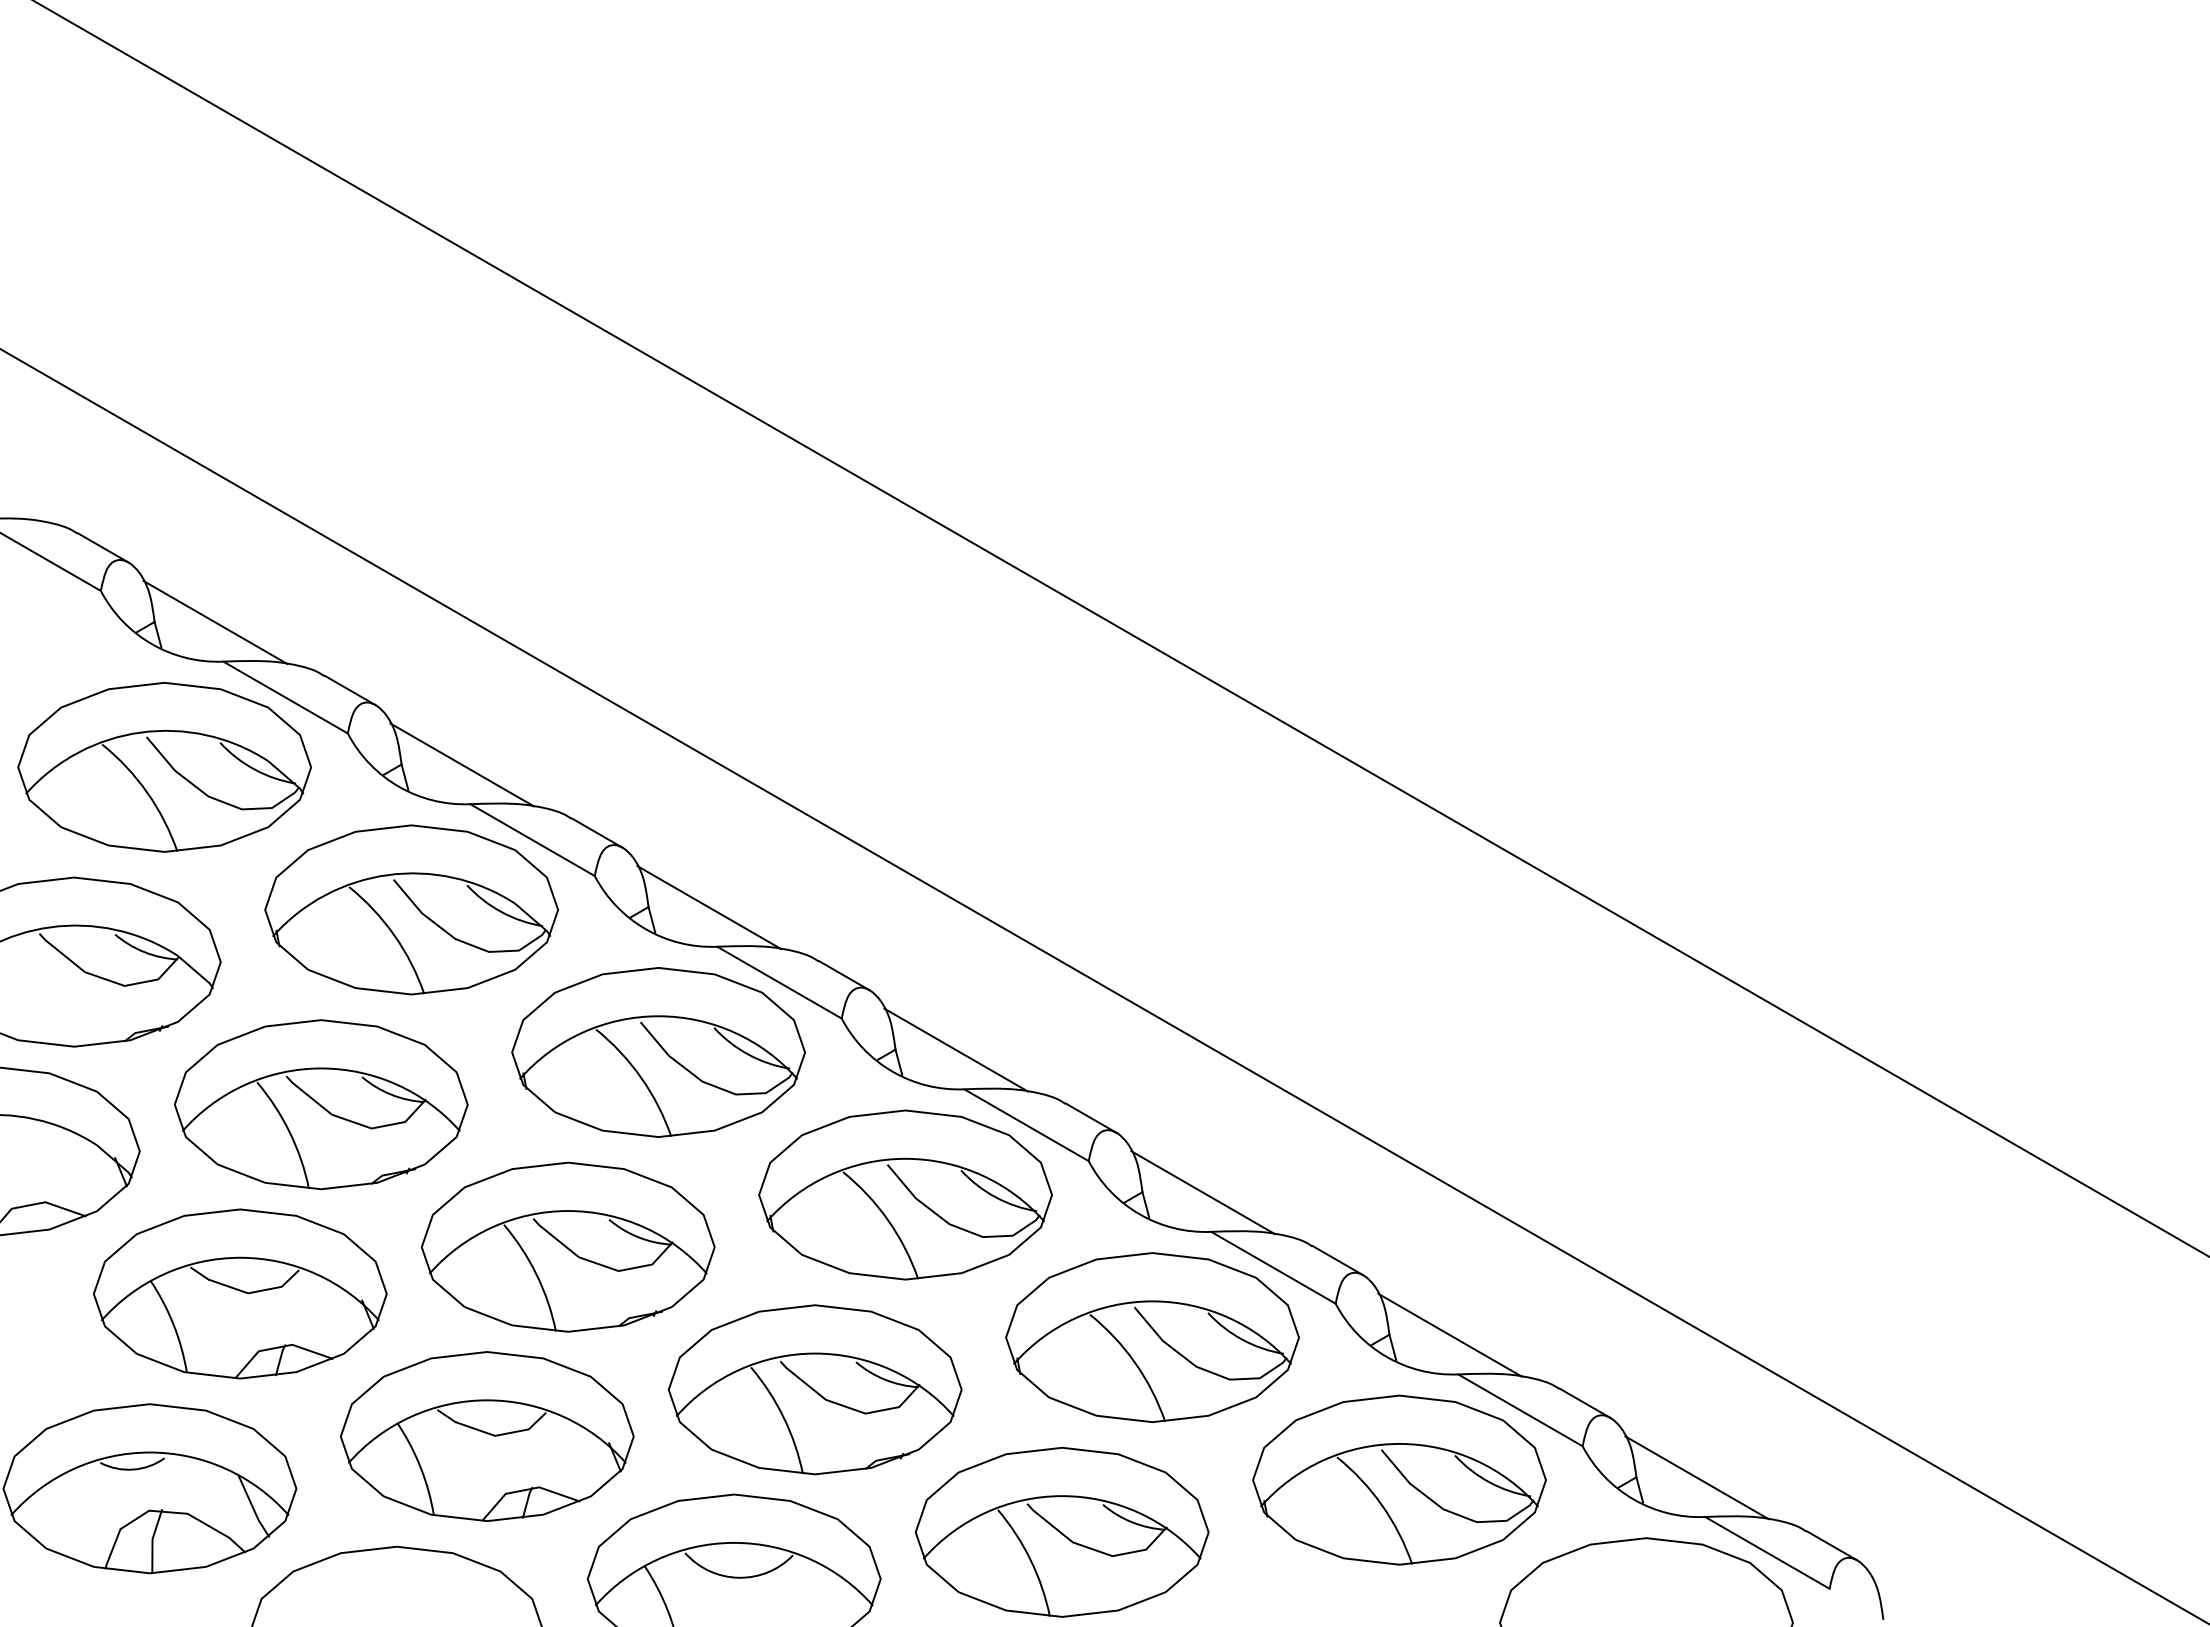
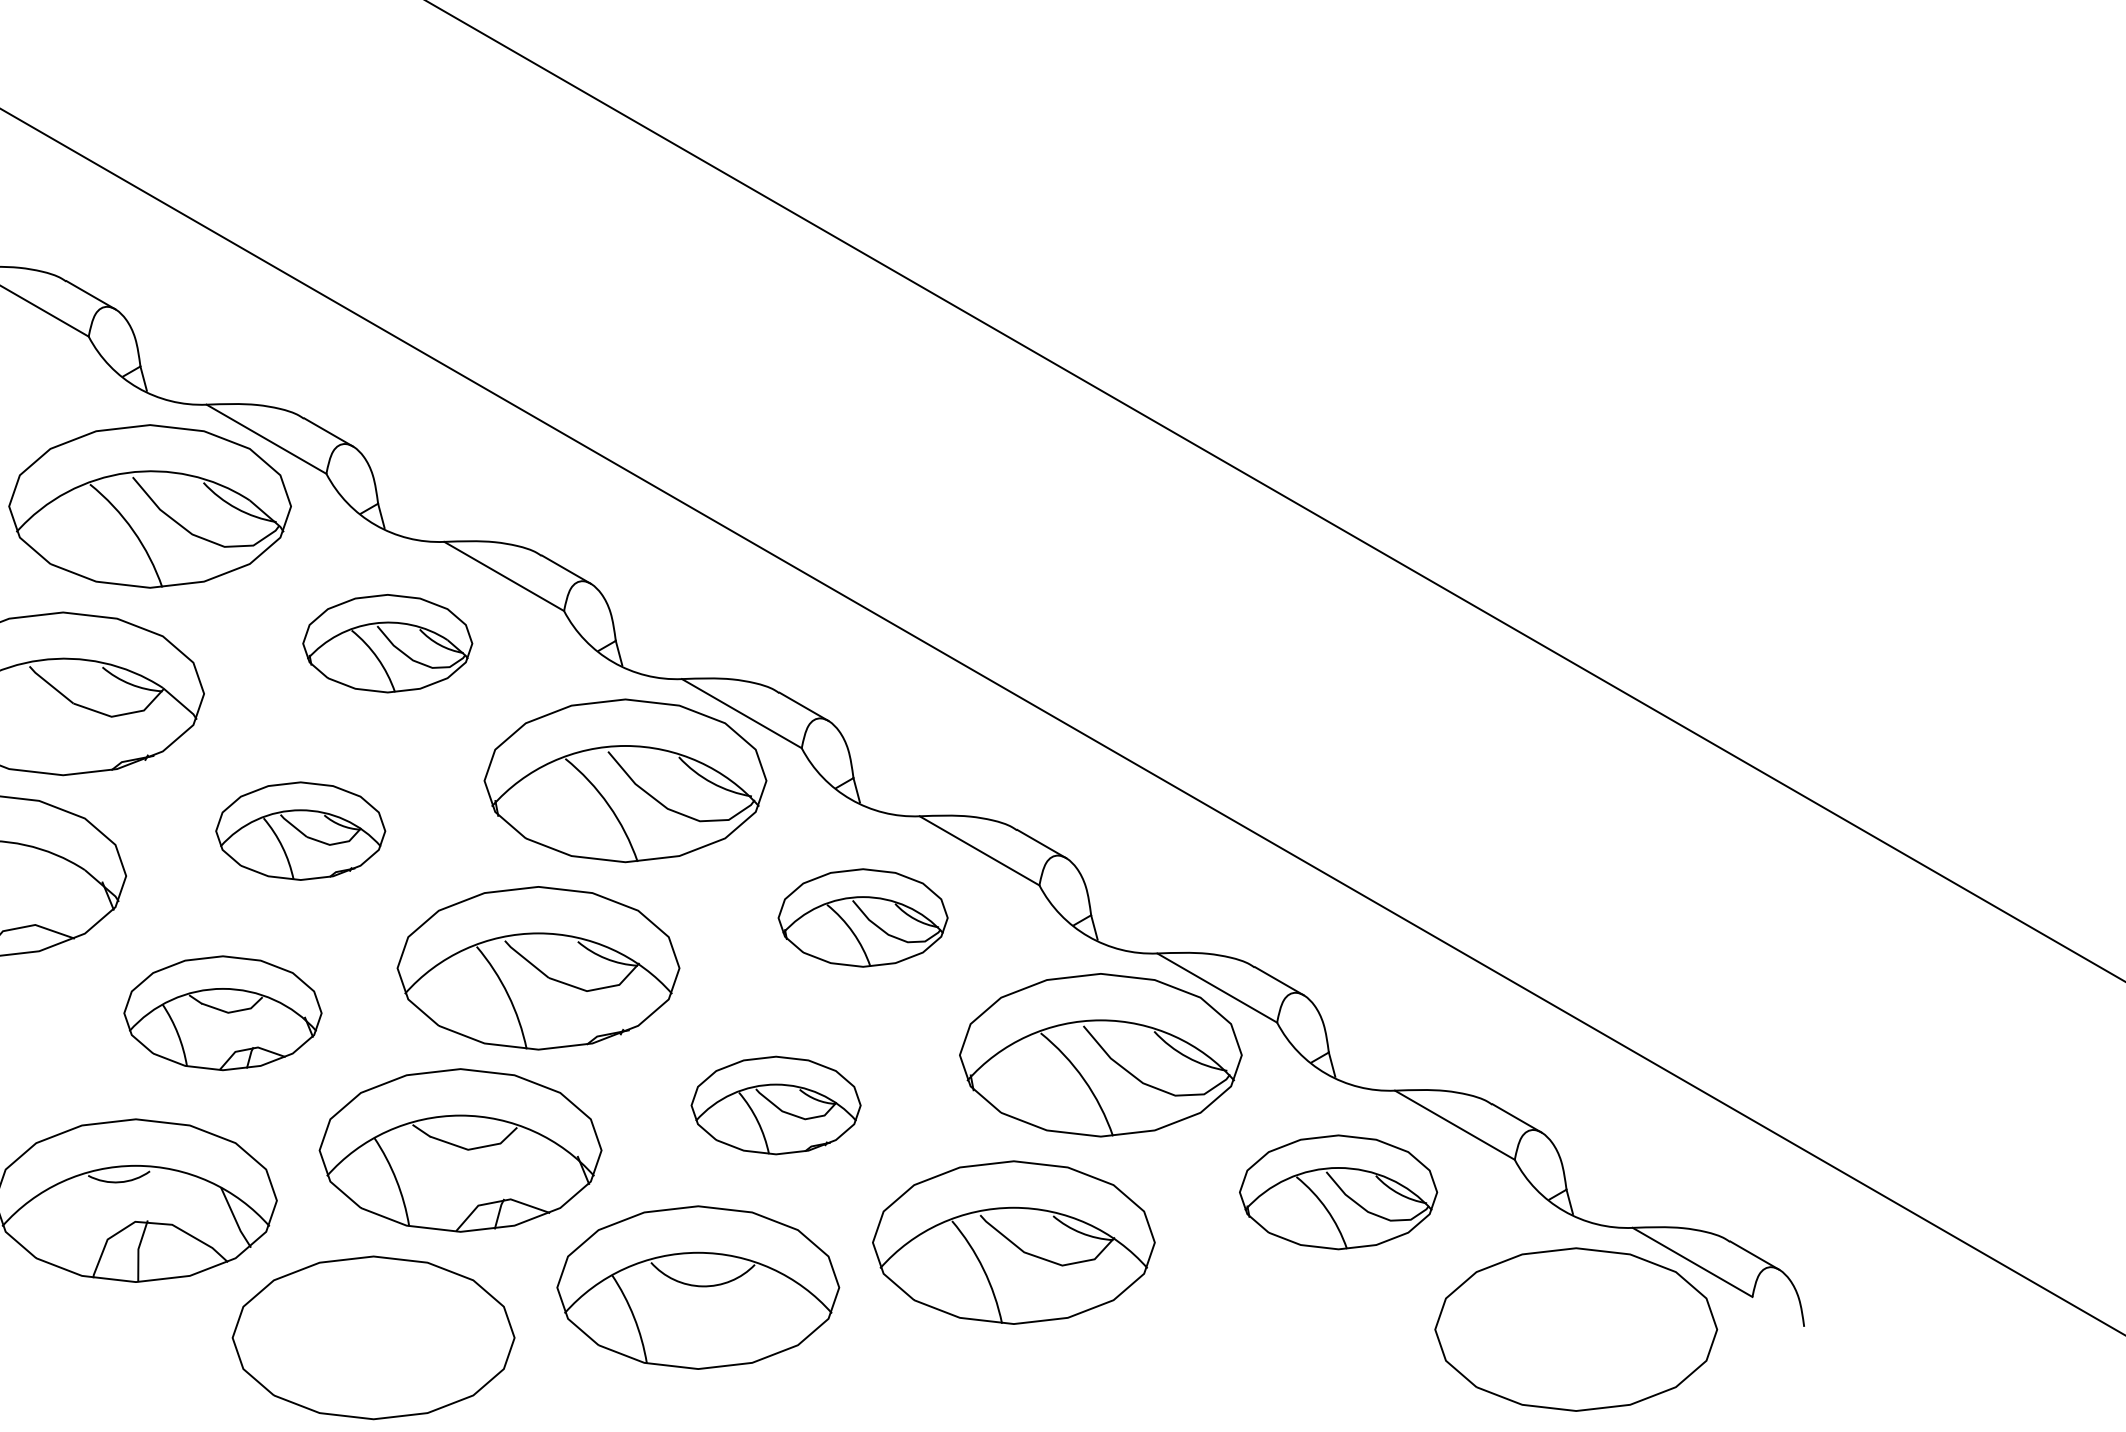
line: (215, 621) -> (199, 366), removed
line: (462, 764) -> (436, 503), removed
line: (709, 907) -> (674, 641), removed
part: (411, 909) -> (387, 643), size x0.6
line: (955, 1049) -> (911, 777), removed
part: (320, 1104) -> (300, 830), size x0.6
line: (1202, 1192) -> (1148, 915), removed
part: (905, 1194) -> (863, 917), size x0.6
part: (240, 1293) -> (223, 1012), size x0.7
line: (1449, 1334) -> (1386, 1052), removed
part: (814, 1389) -> (775, 1105), size x0.6
line: (1696, 1477) -> (1624, 1189), removed
part: (1399, 1479) -> (1338, 1191), size x0.7

